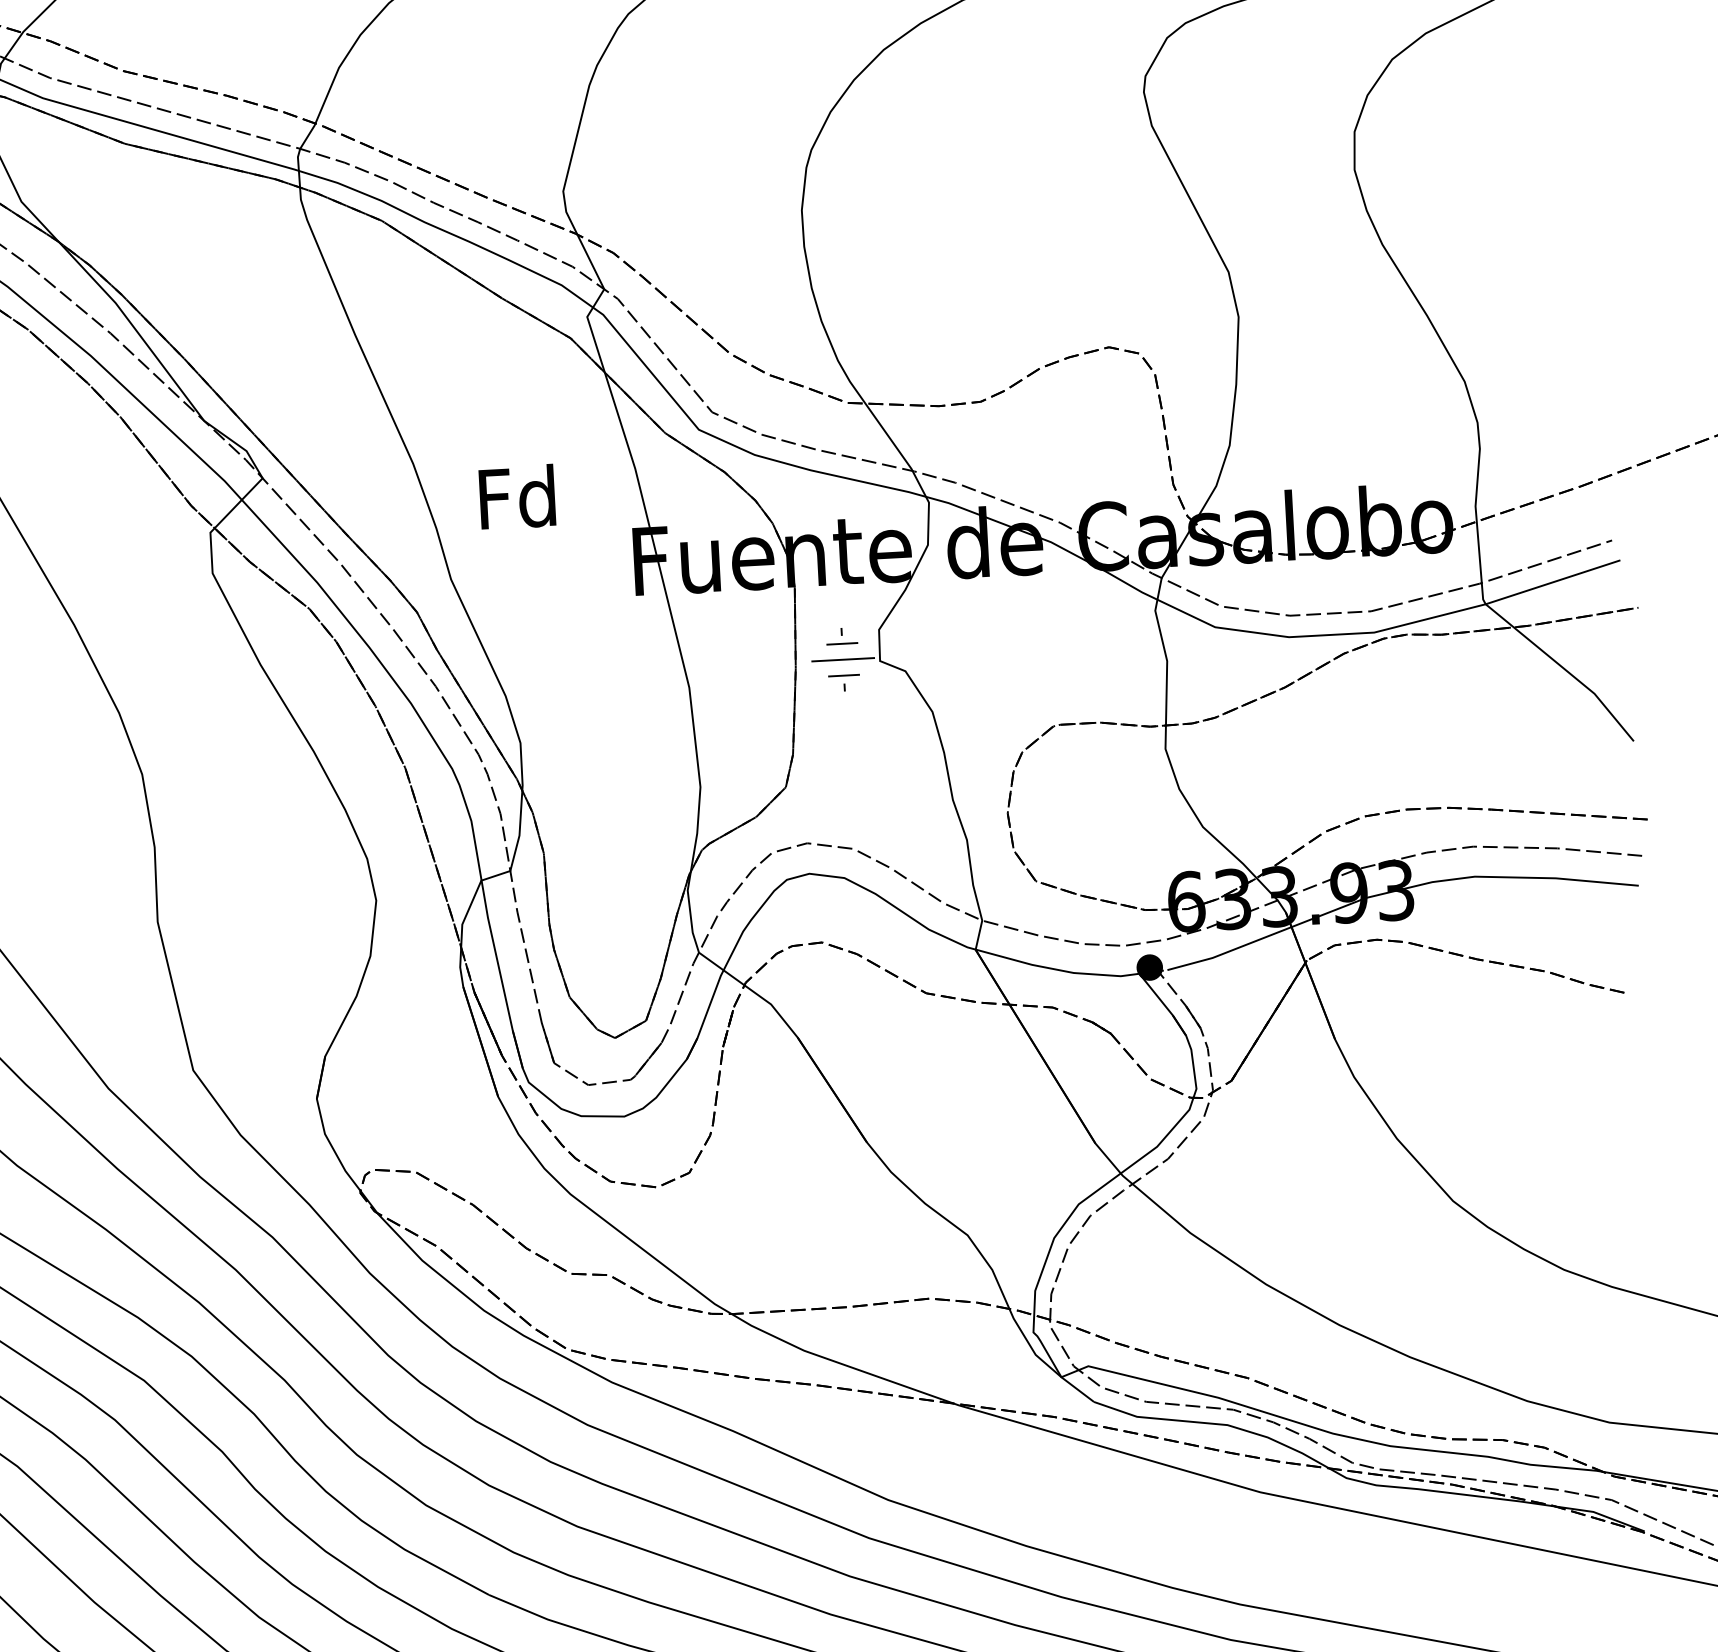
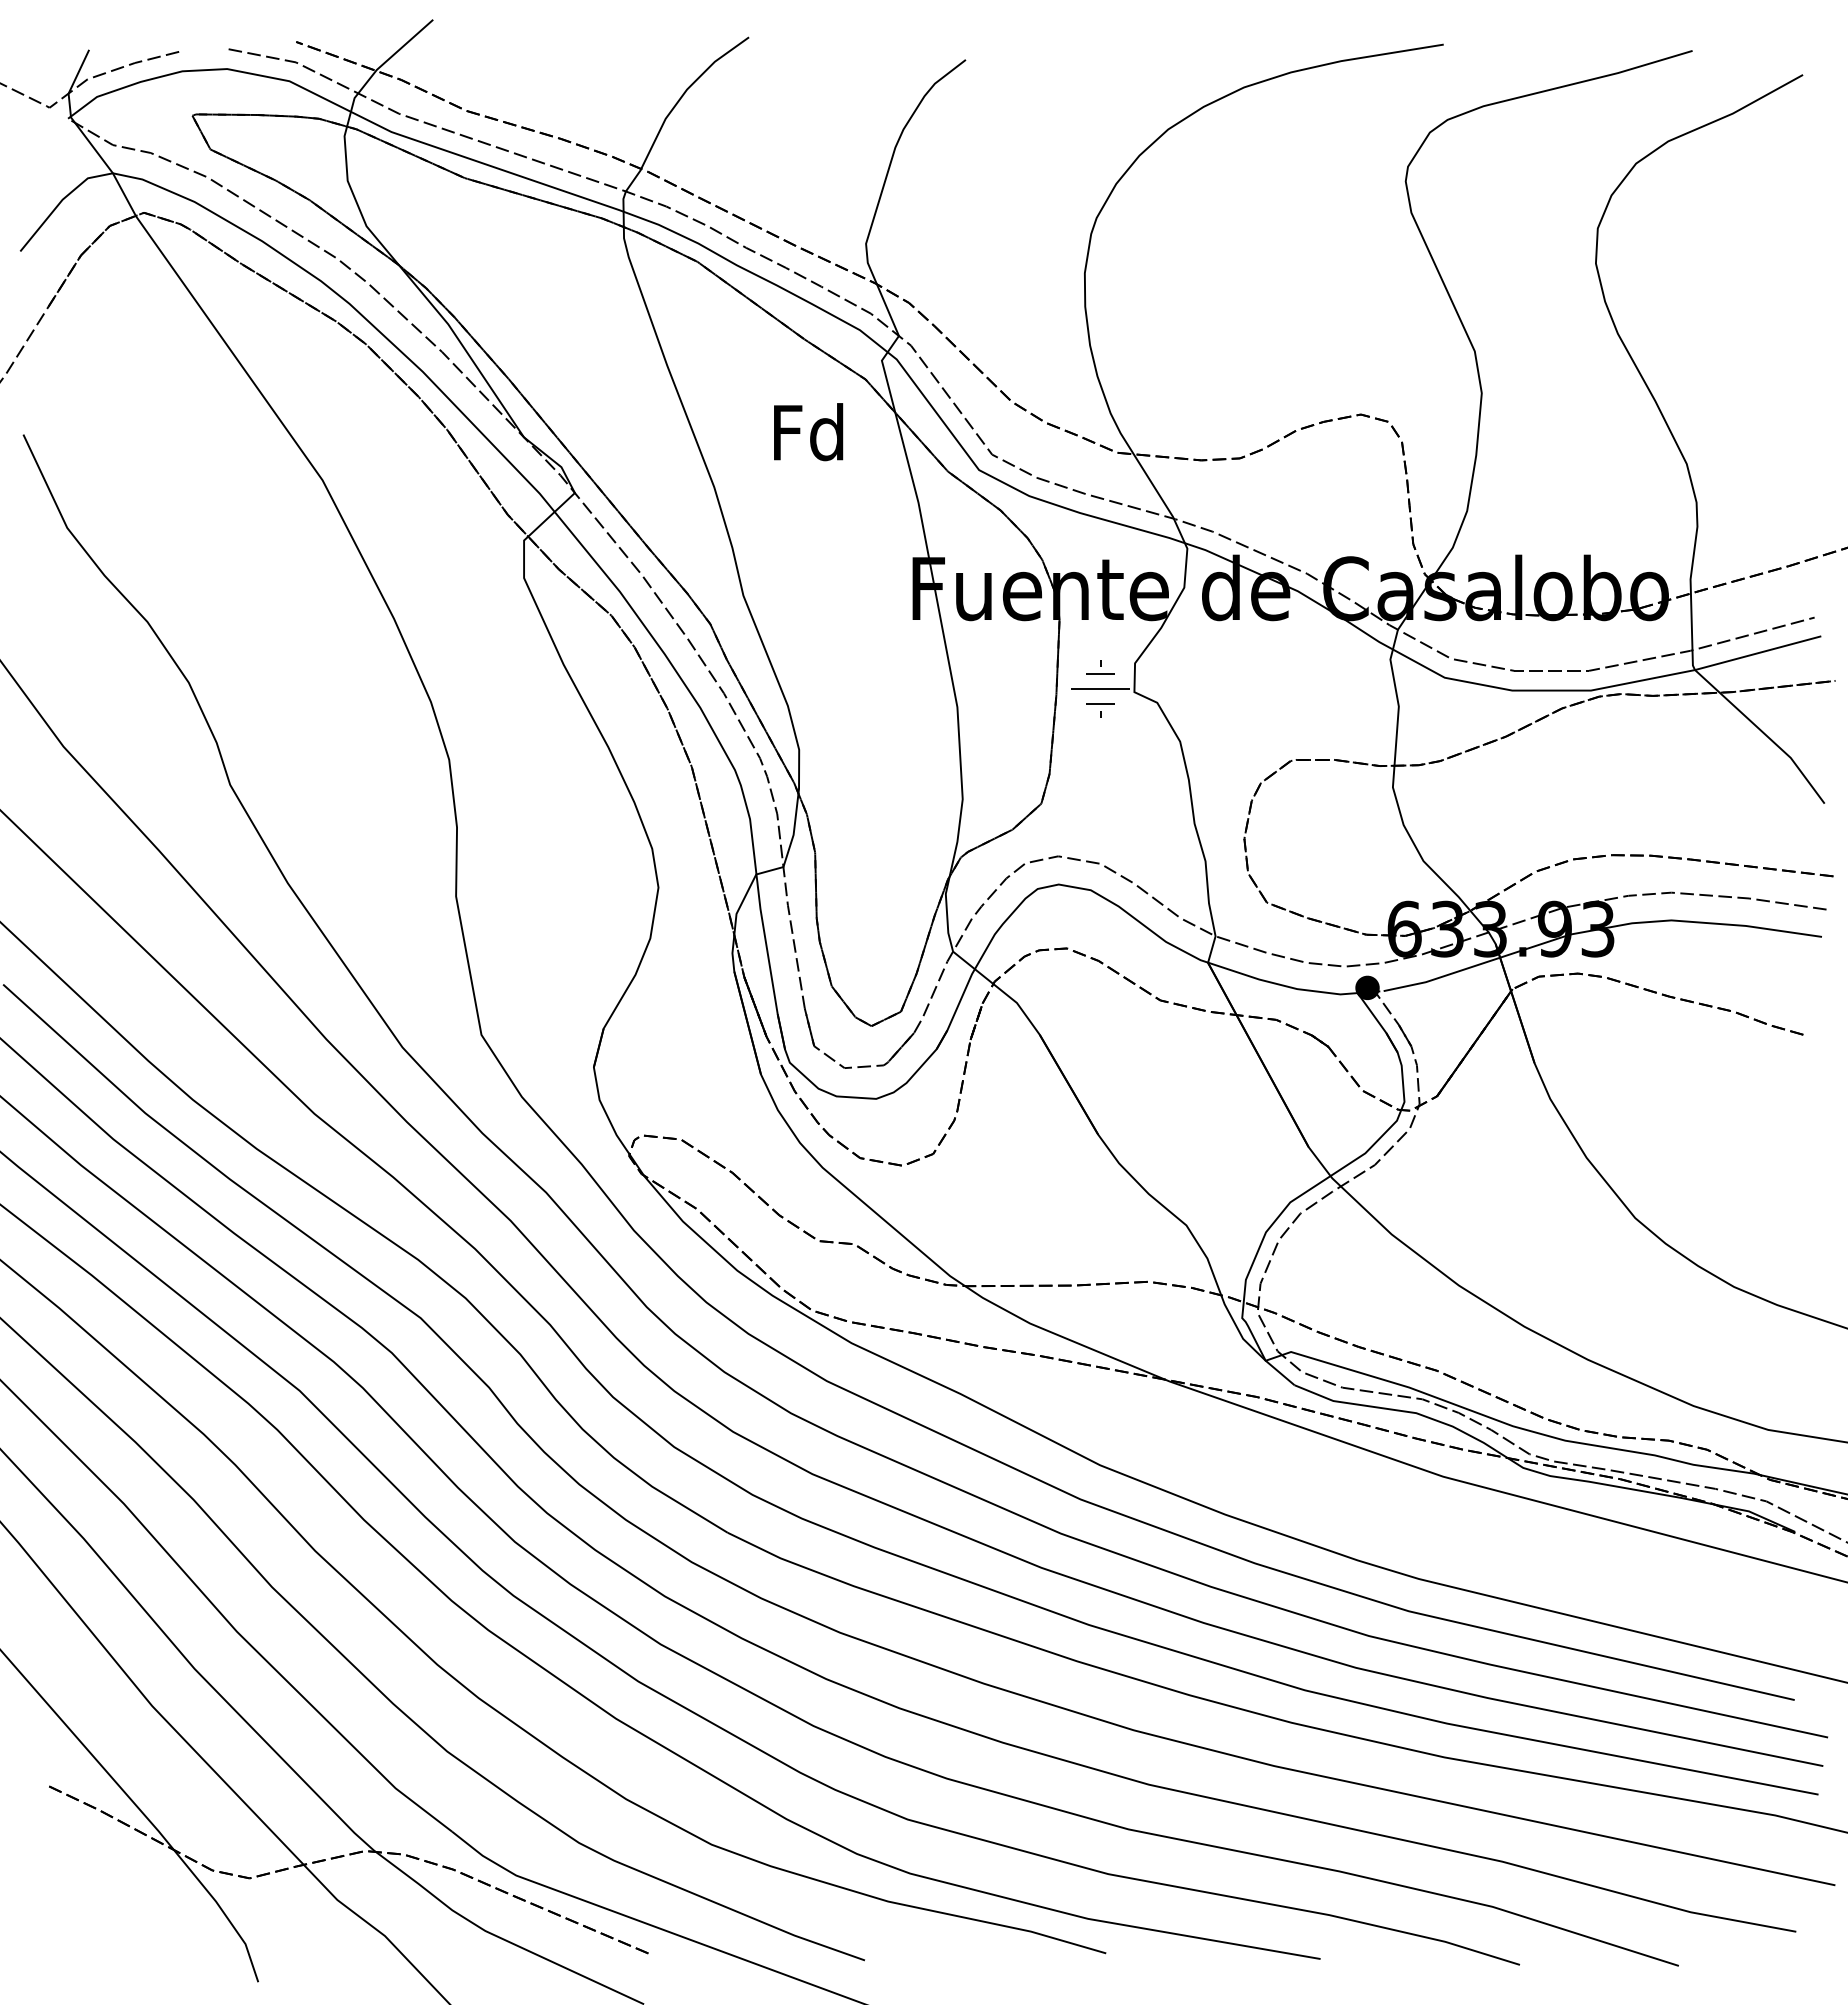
text: (517, 497) -> (808, 432), moved

